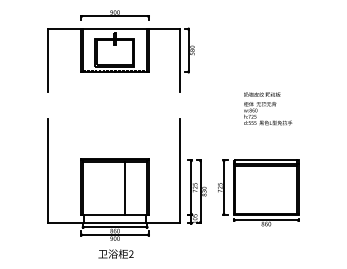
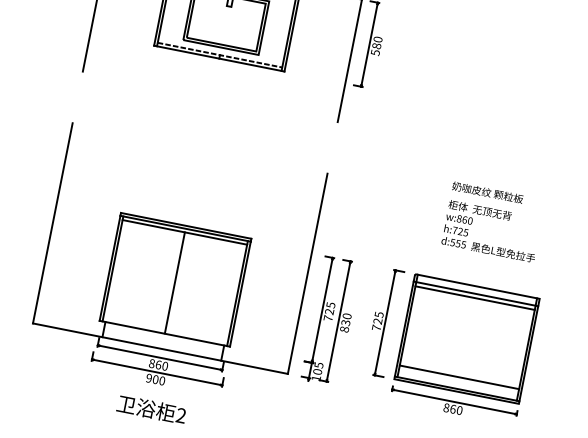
text: (268, 108) -> (494, 221), moved
line: (125, 188) -> (175, 282), moved
line: (266, 207) -> (459, 377), added

